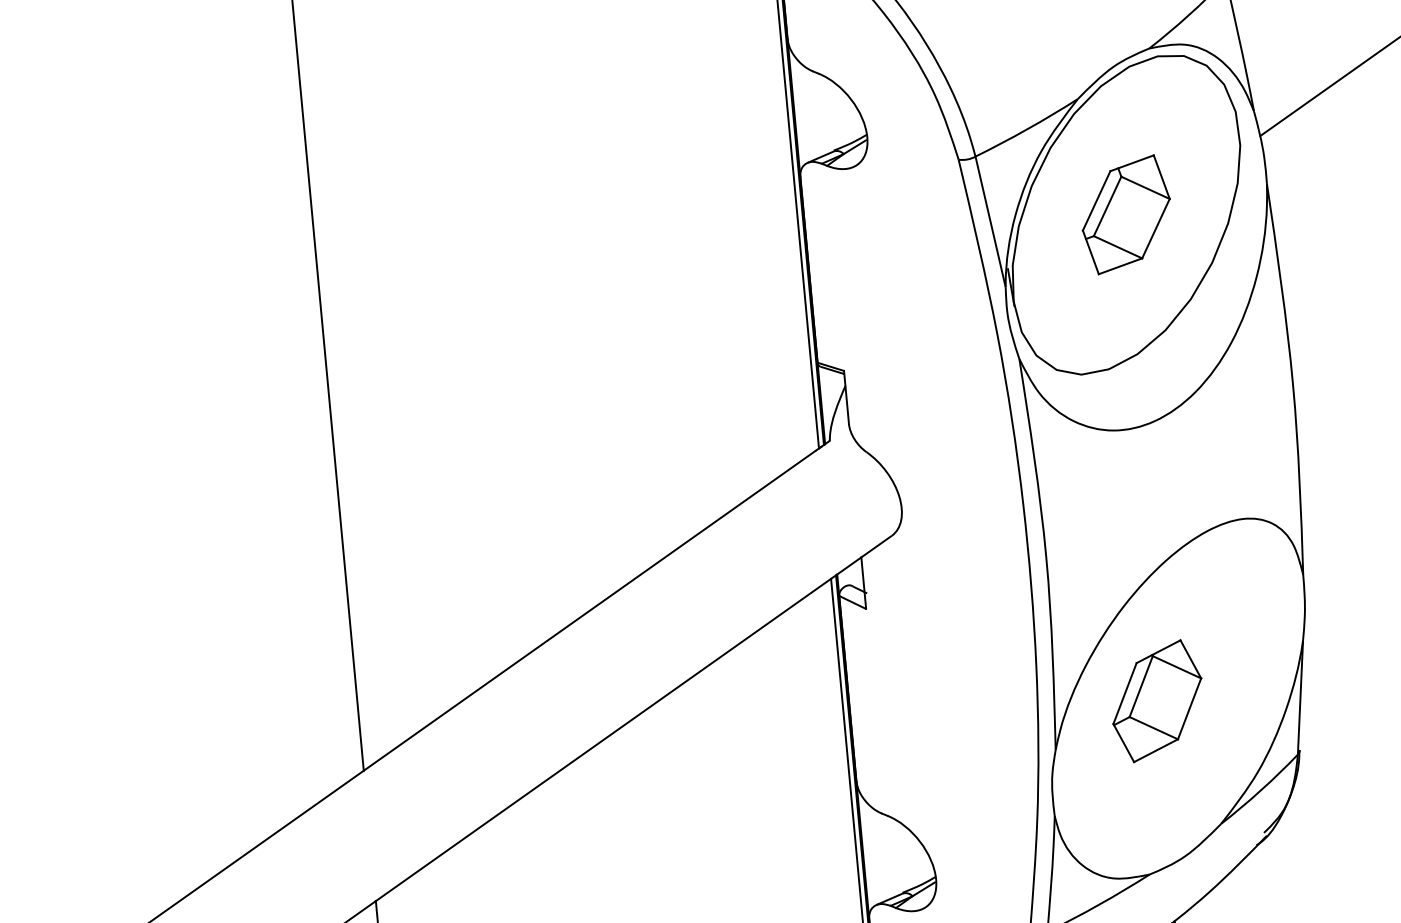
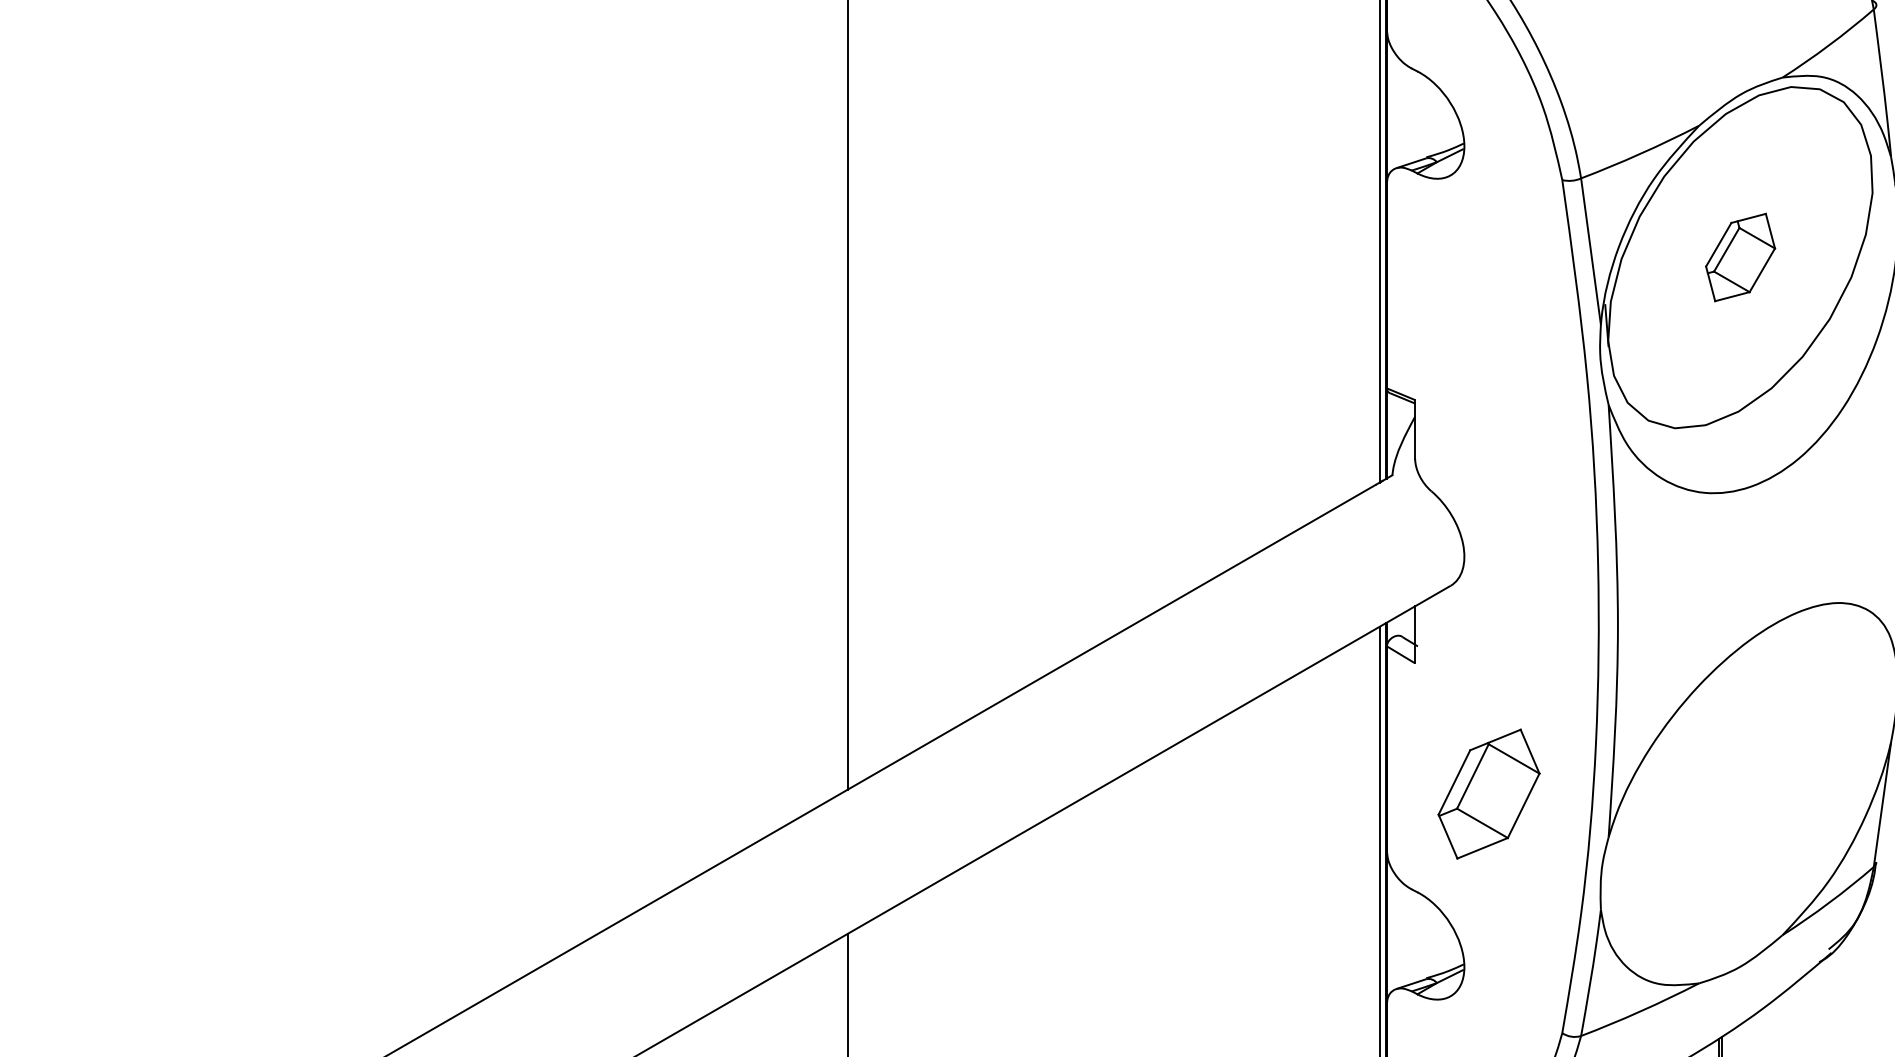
part: (1126, 214) -> (1740, 257), size x0.7
part: (1156, 700) -> (1488, 793), moved

